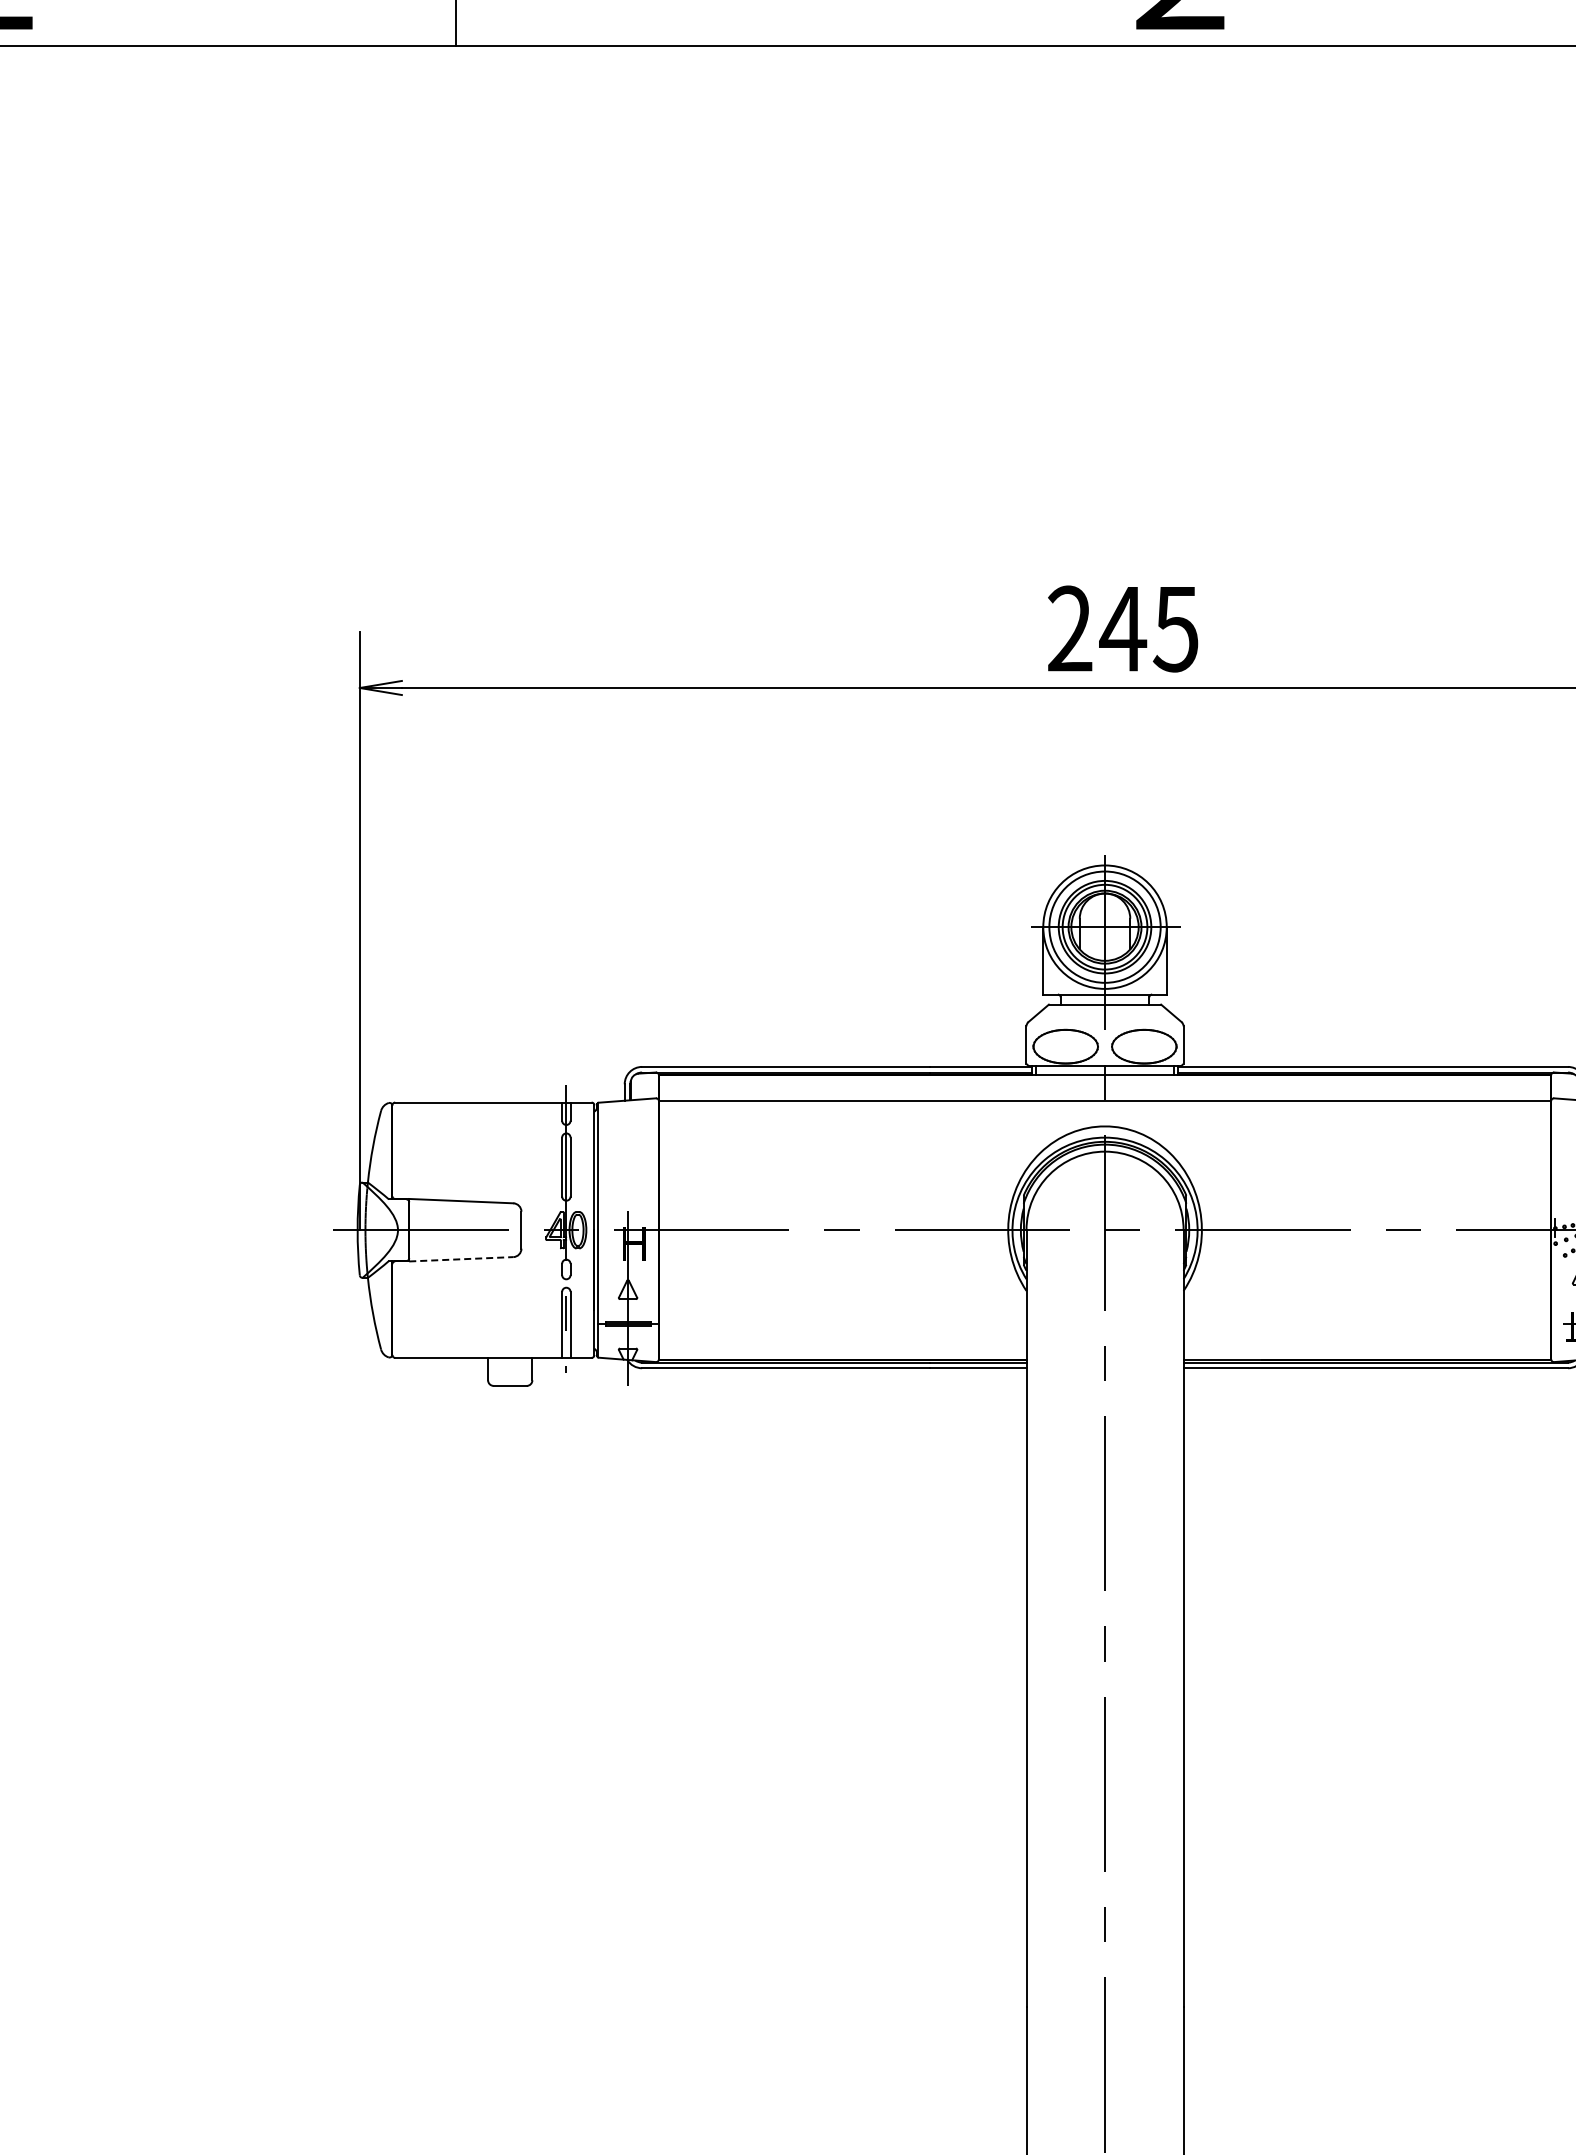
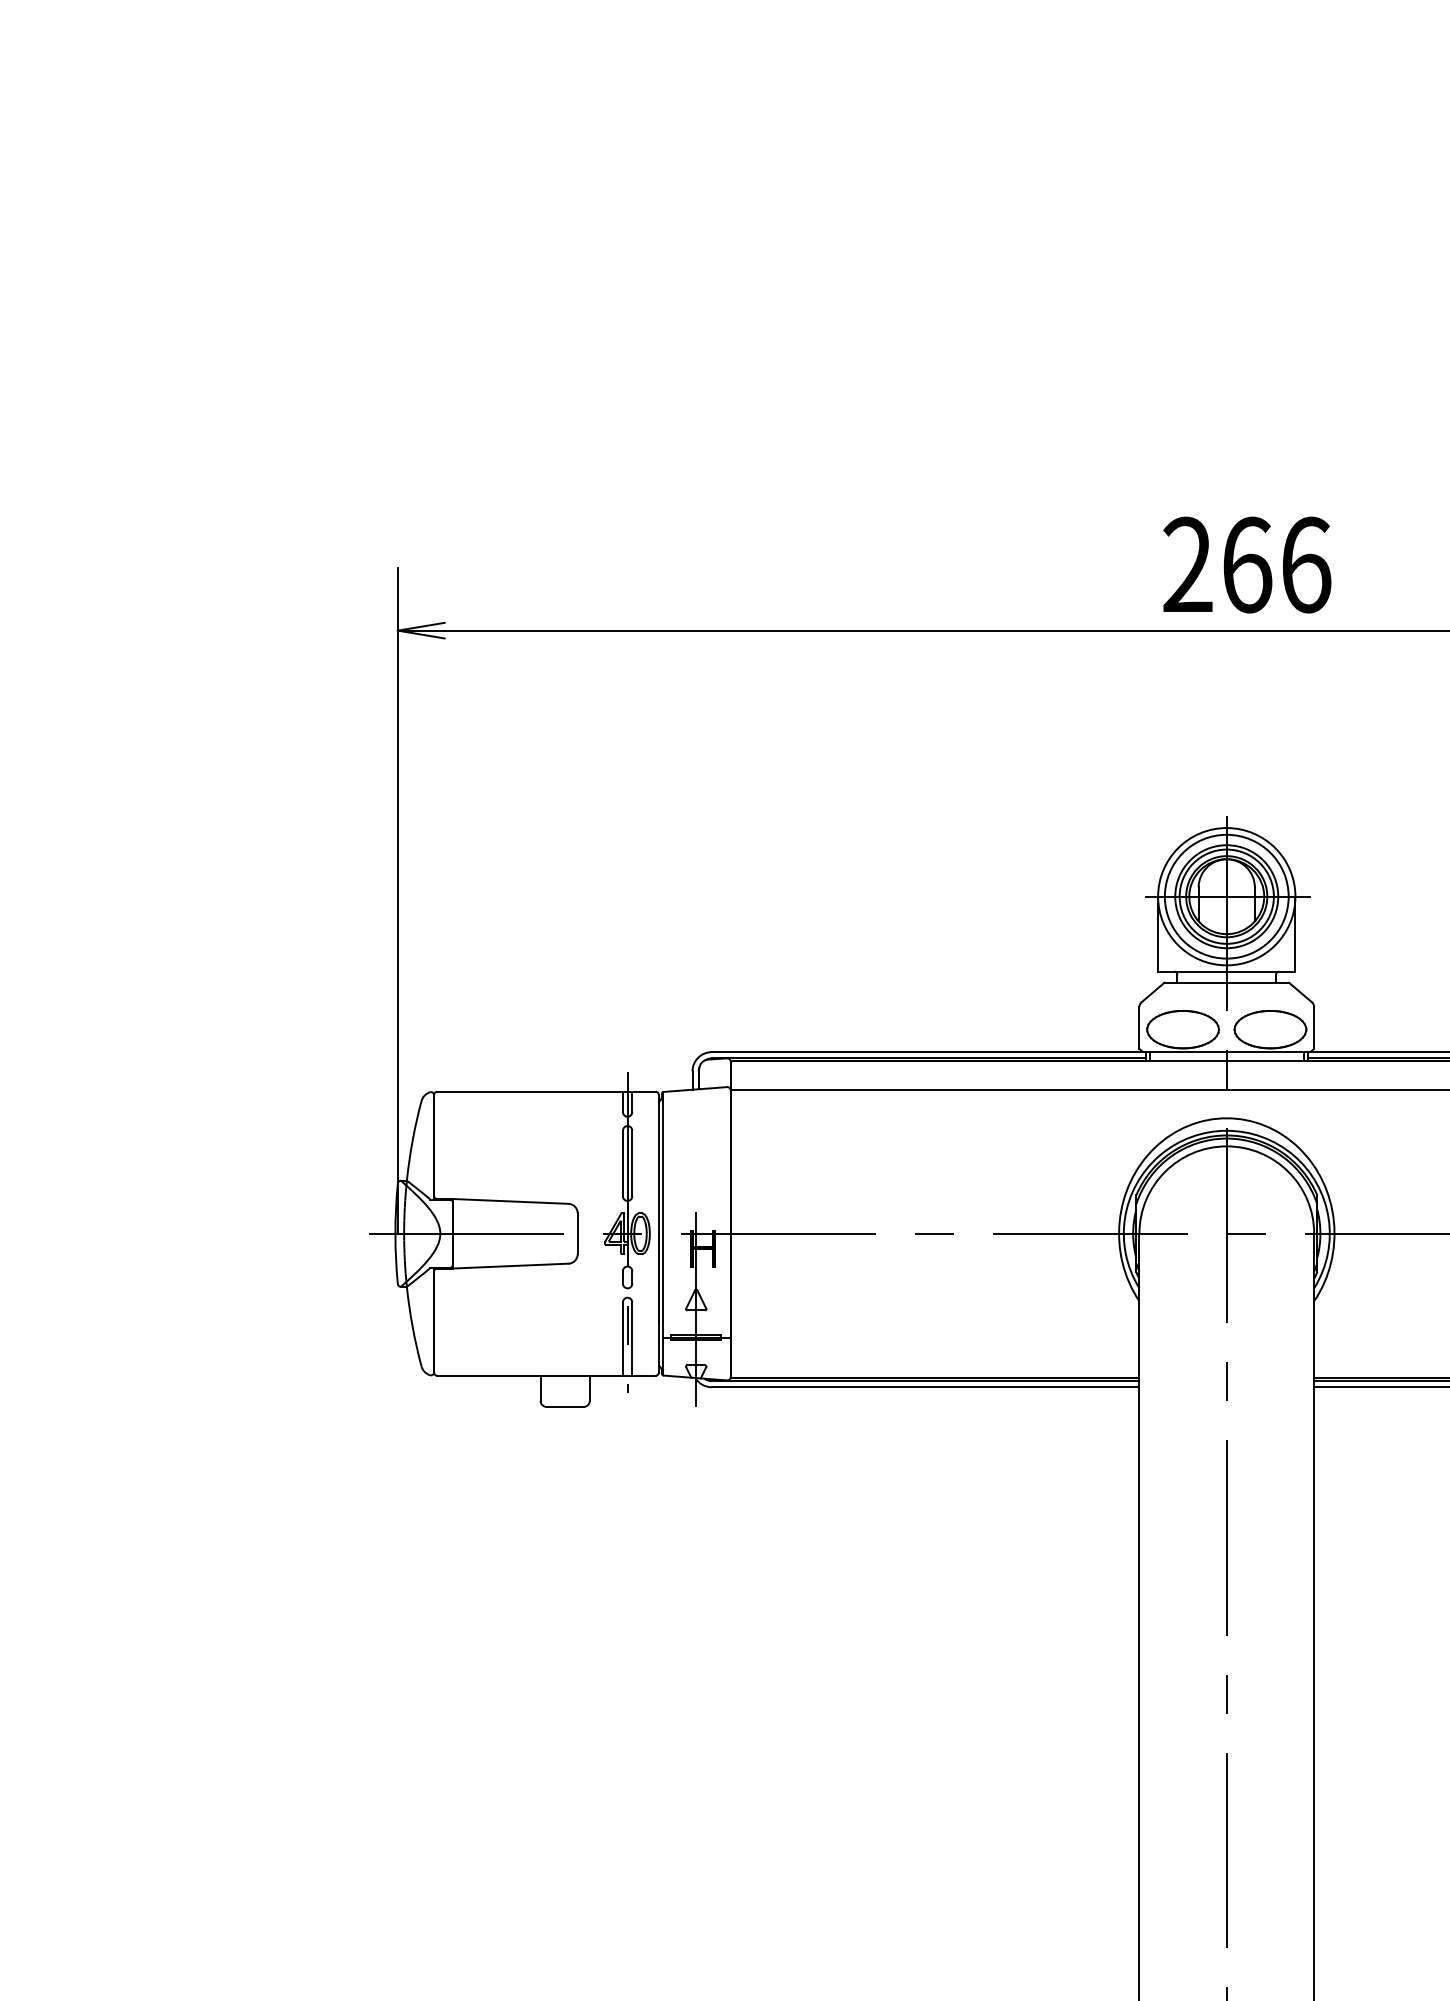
text: (1149, 628) -> (1276, 564), 245 -> 266
line: (461, 1259) -> (510, 1266), dashed -> solid

